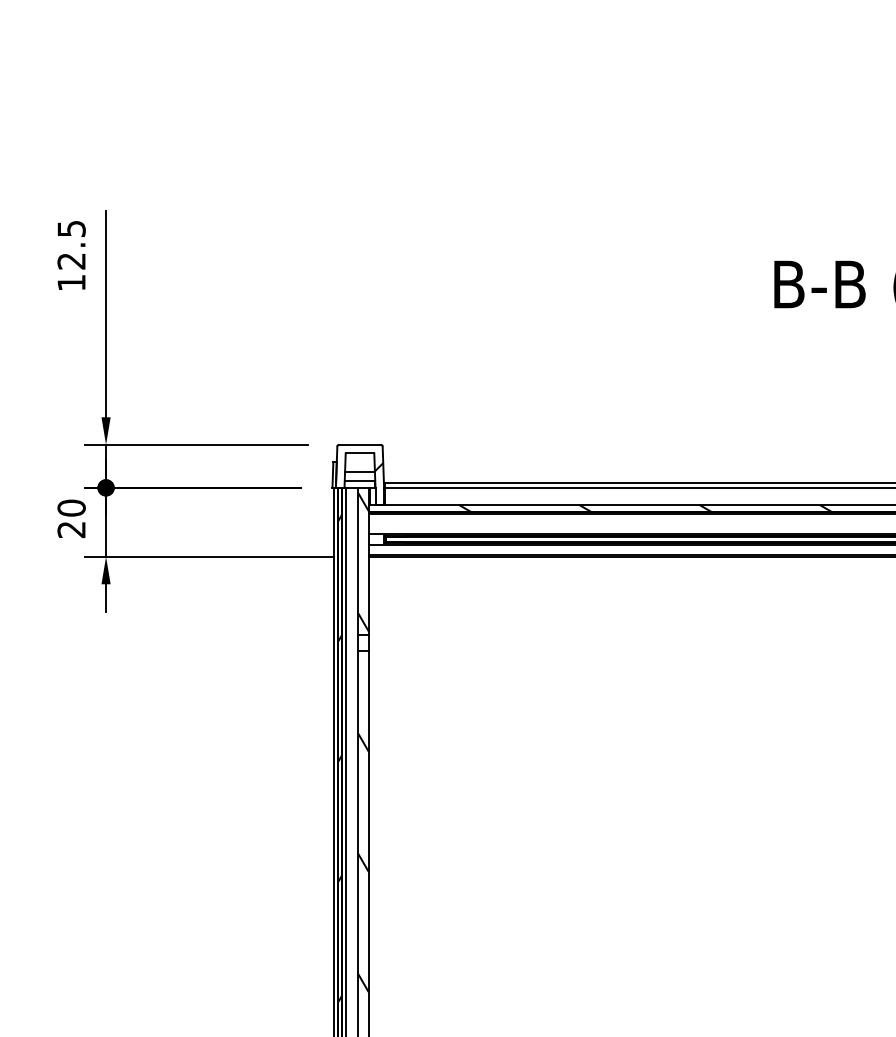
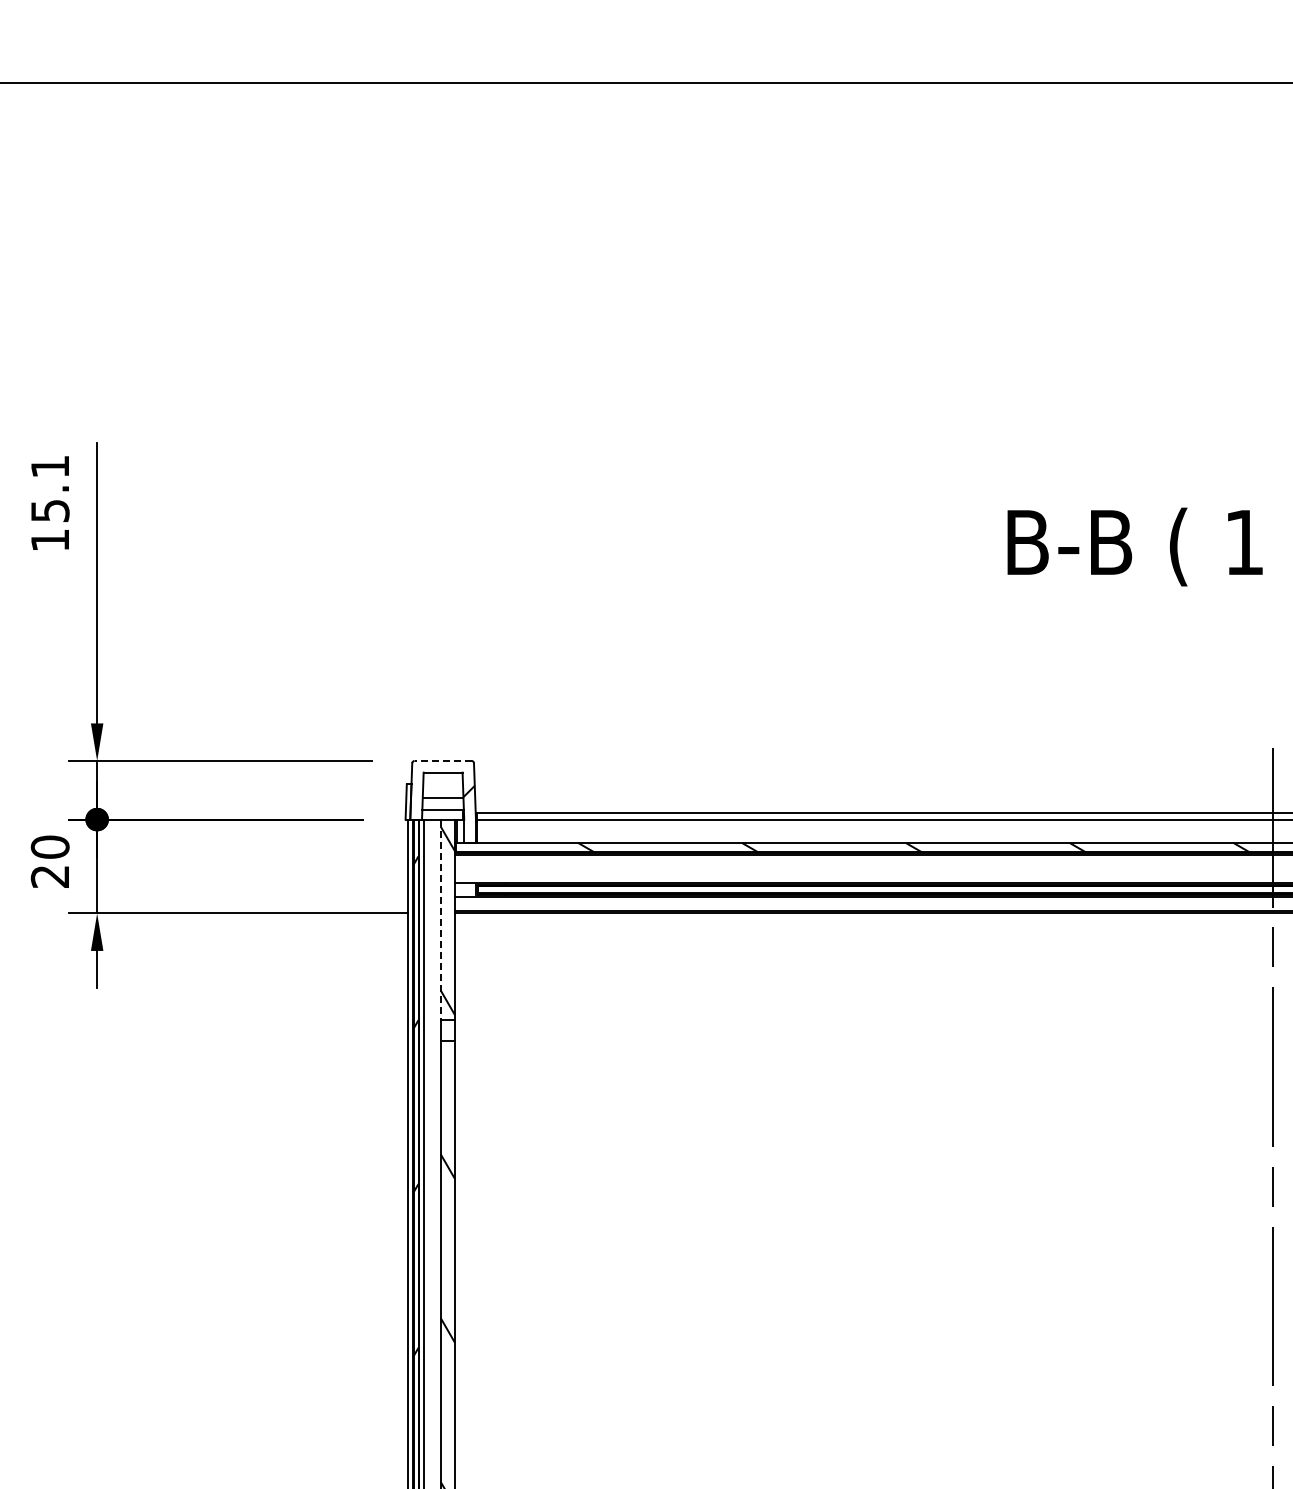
text: (71, 245) -> (49, 489), 12.5 -> 15.1
line: (360, 444) -> (443, 760), solid -> dashed
line: (358, 561) -> (440, 920), solid -> dashed

